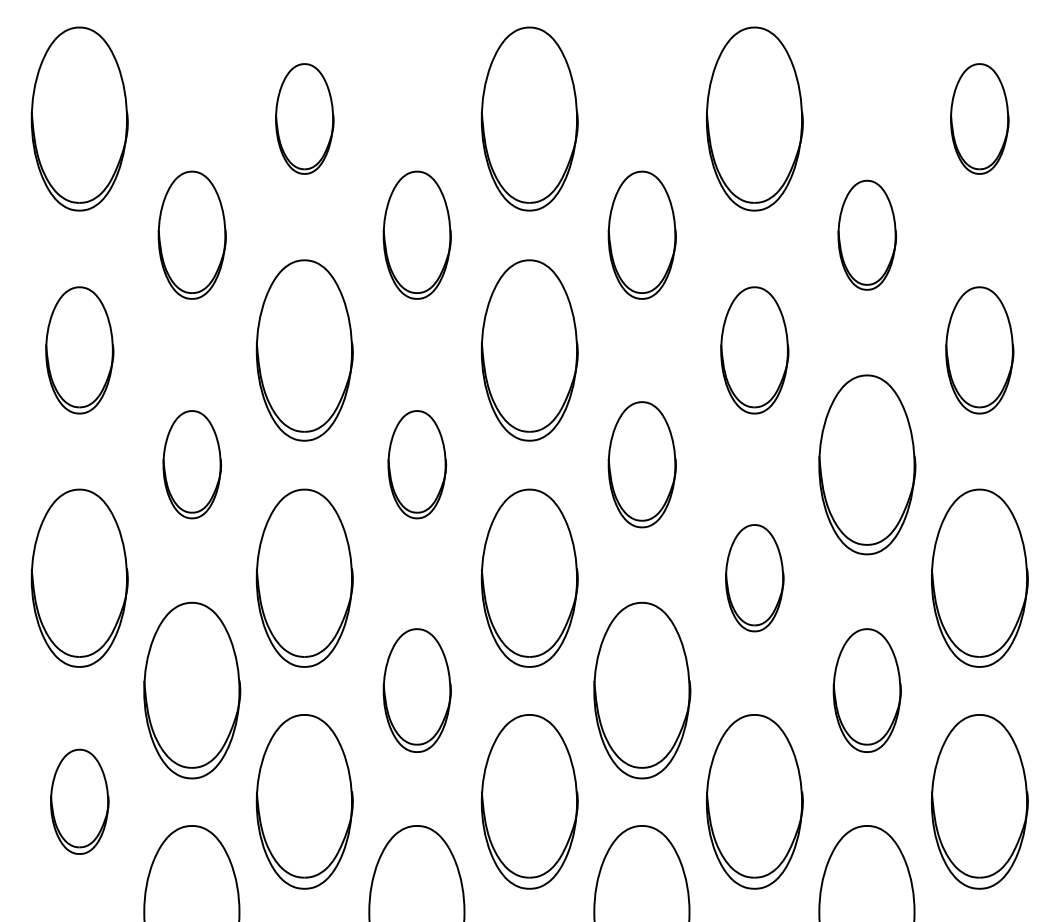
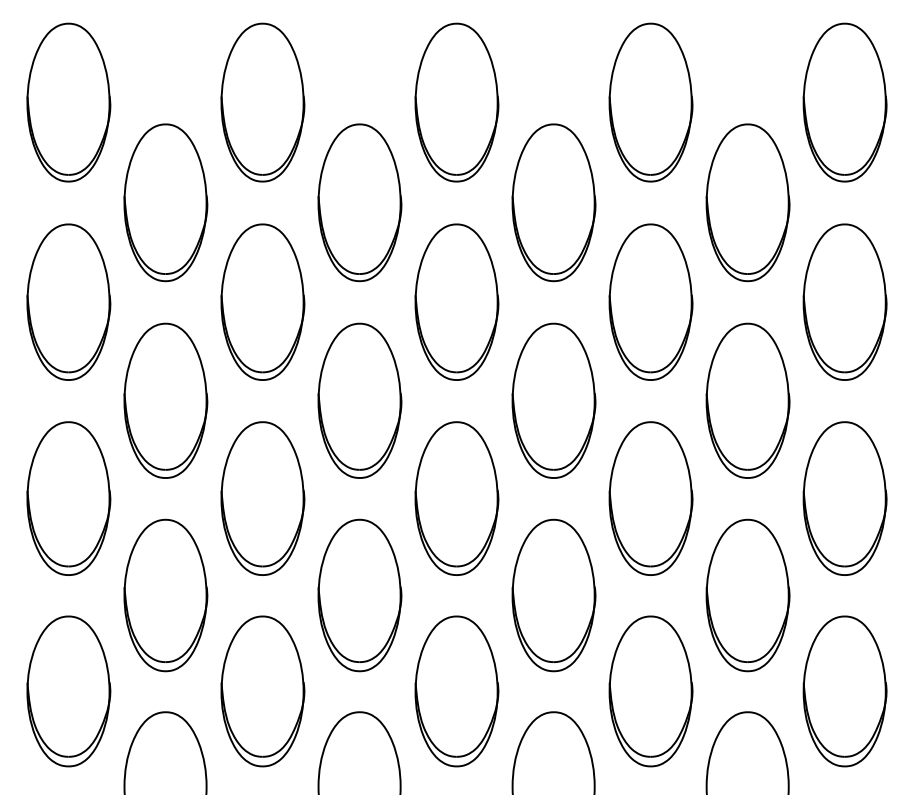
part: (304, 118) -> (262, 102), size x1.67
part: (979, 118) -> (844, 102), size x1.67
part: (191, 234) -> (165, 202), size x1.43
part: (416, 234) -> (359, 202), size x1.43
part: (641, 234) -> (553, 202), size x1.43
part: (866, 234) -> (747, 202), size x1.67
part: (79, 349) -> (68, 301), size x1.43
part: (754, 349) -> (650, 301), size x1.43
part: (979, 349) -> (844, 301), size x1.43
part: (191, 464) -> (165, 400), size x1.67
part: (416, 464) -> (359, 400), size x1.67
part: (641, 464) -> (553, 400), size x1.43
part: (754, 578) -> (650, 498), size x1.67
part: (416, 690) -> (359, 595), size x1.43
part: (866, 690) -> (747, 595), size x1.43
part: (79, 801) -> (68, 691), size x1.67

